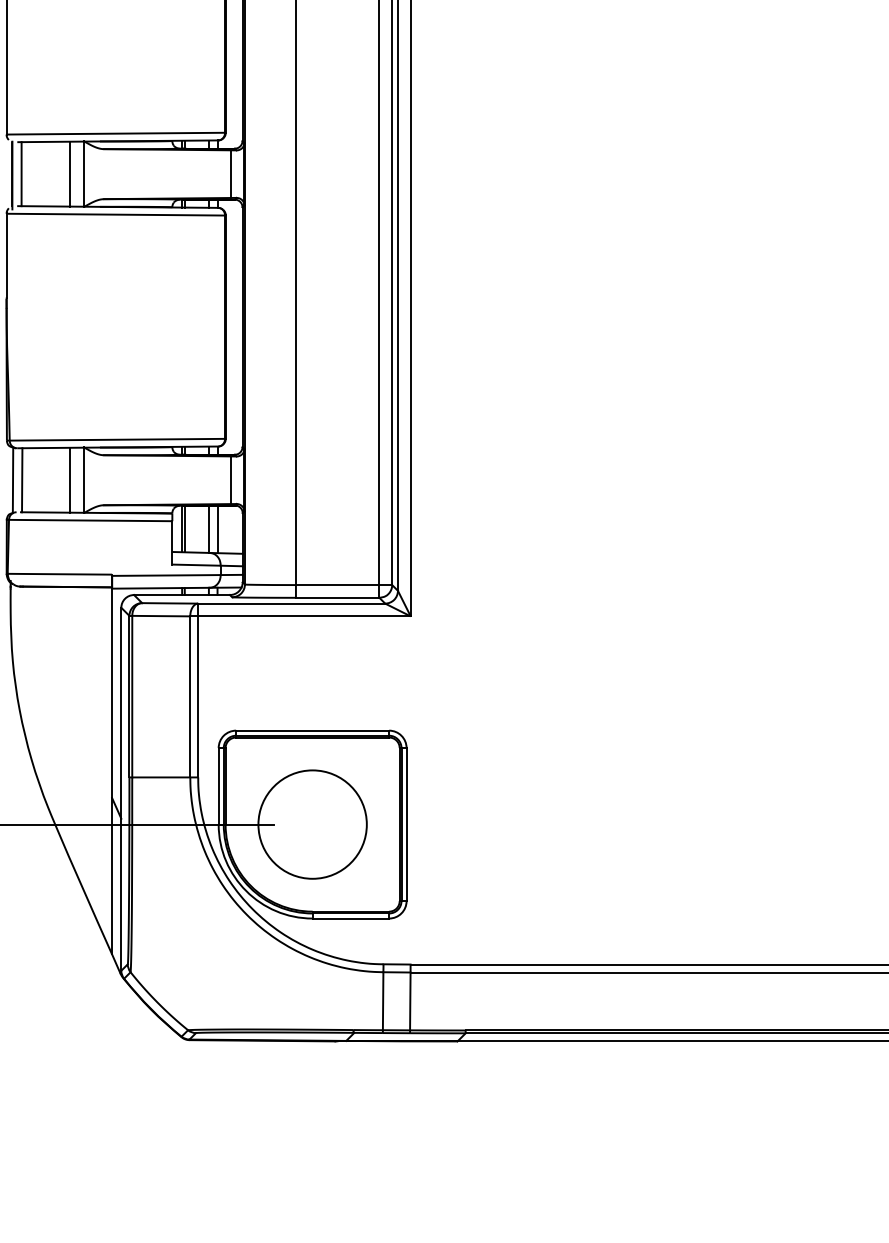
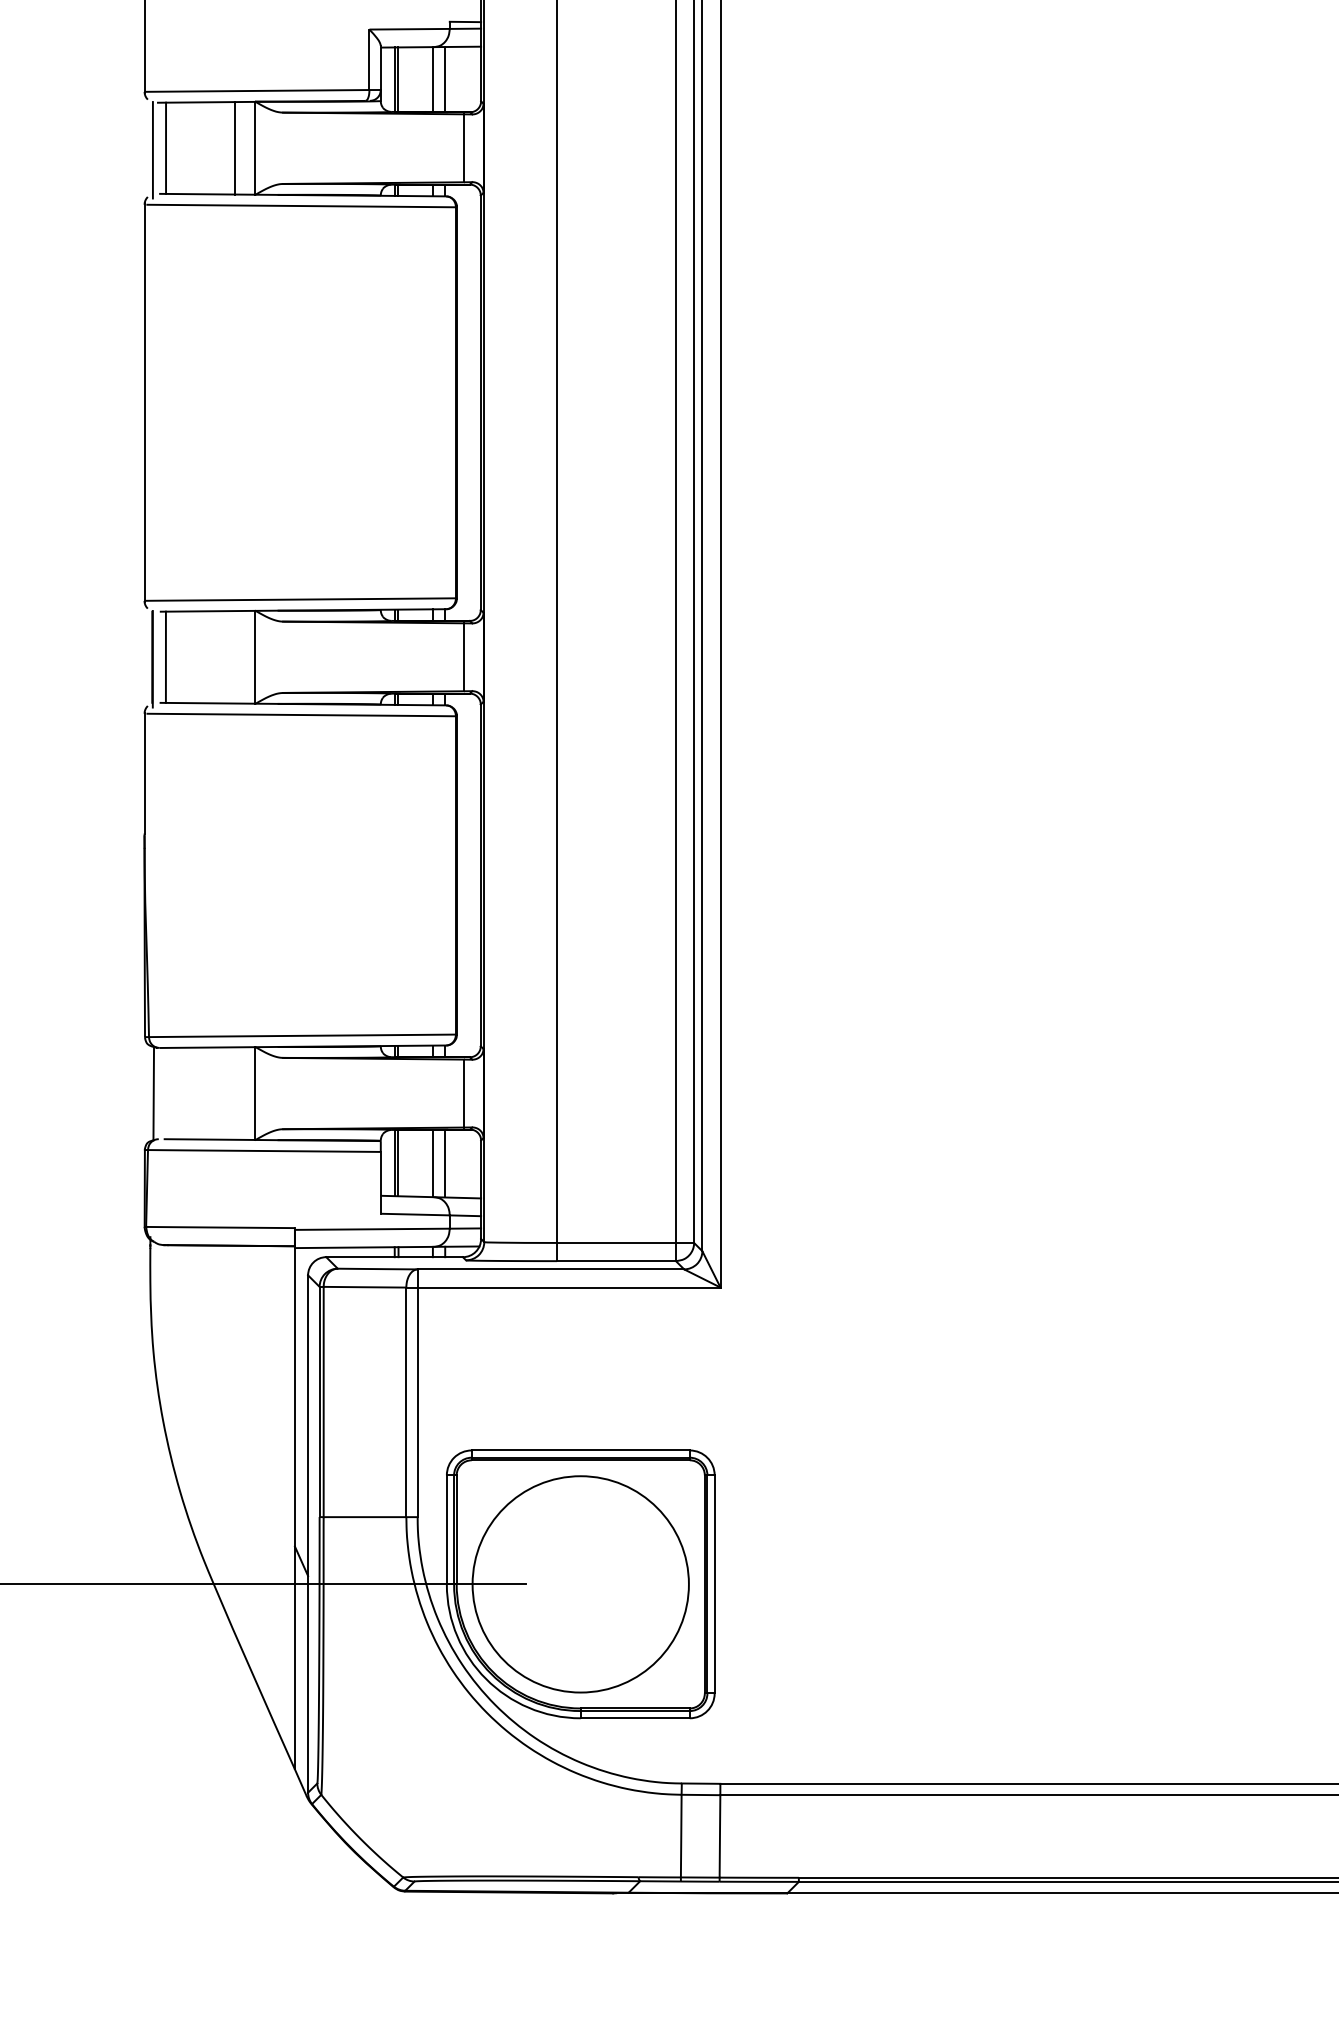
line: (70, 174) -> (235, 657), removed
line: (21, 480) -> (166, 1093), removed
line: (70, 480) -> (235, 1093), removed
circle: (312, 824) -> (580, 1584), size x1.4

